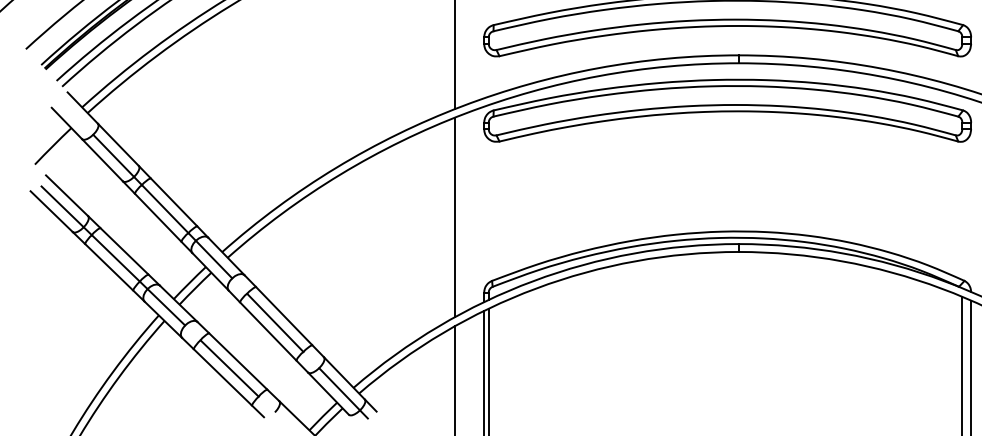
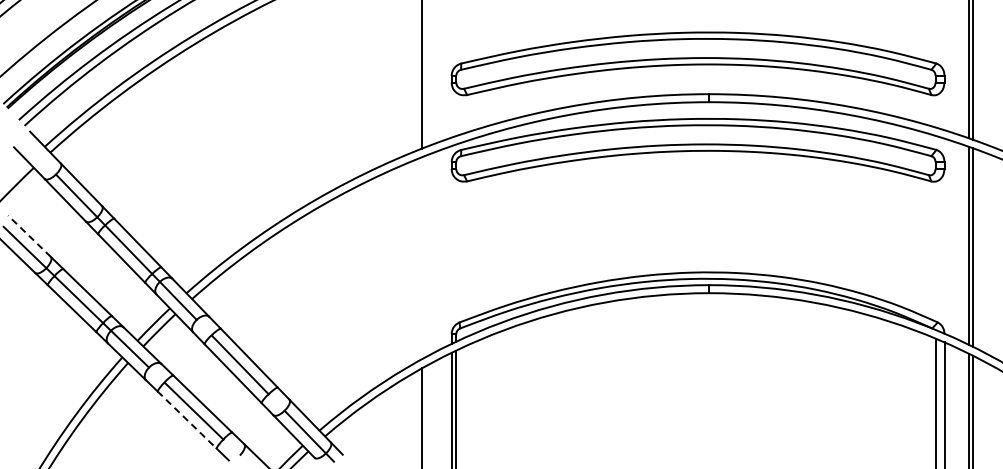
line: (67, 195) -> (29, 236), solid -> dashed
line: (455, 217) -> (422, 258), removed
line: (223, 377) -> (187, 420), solid -> dashed

